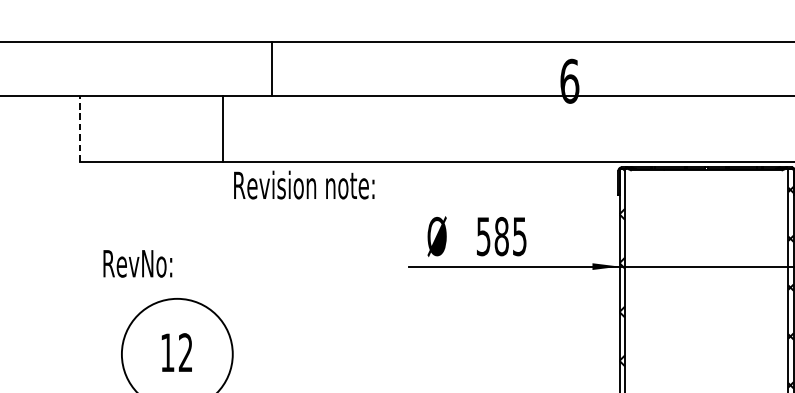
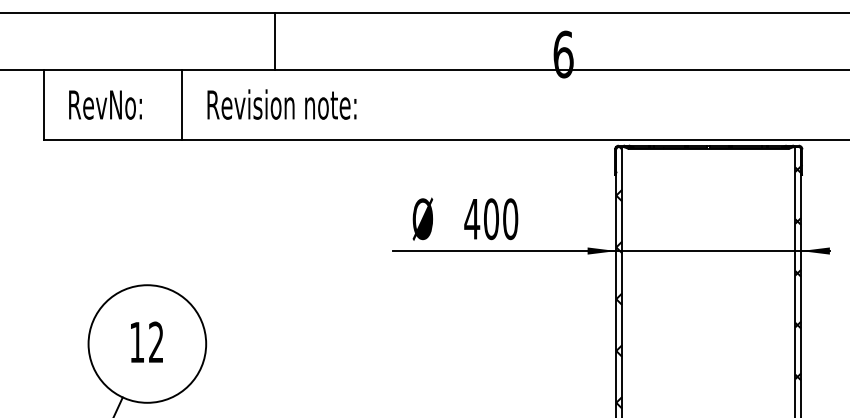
line: (271, 69) -> (274, 41), moved
line: (79, 128) -> (43, 104), dashed -> solid
line: (222, 128) -> (182, 104), moved
text: (303, 185) -> (281, 104), moved
text: (501, 236) -> (491, 219), 585 -> 400
text: (137, 263) -> (105, 104), moved

